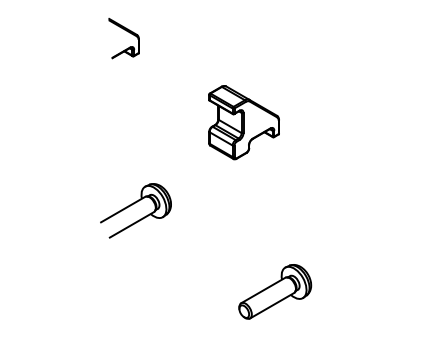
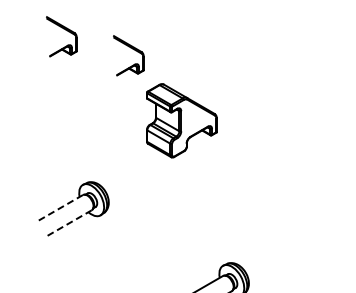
part: (193, 50) -> (131, 48), added
line: (122, 209) -> (60, 207), solid -> dashed
line: (131, 225) -> (69, 223), solid -> dashed

